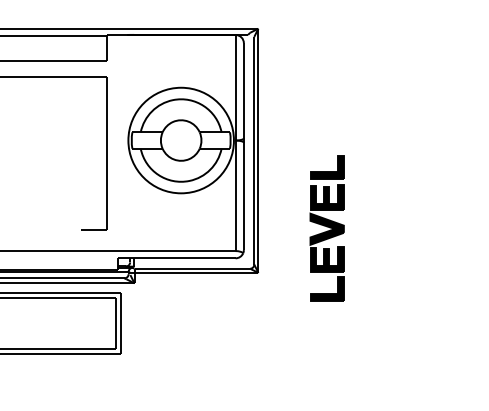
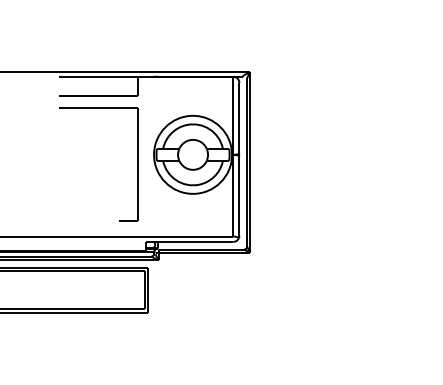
part: (326, 227) -> (300, 219), removed

